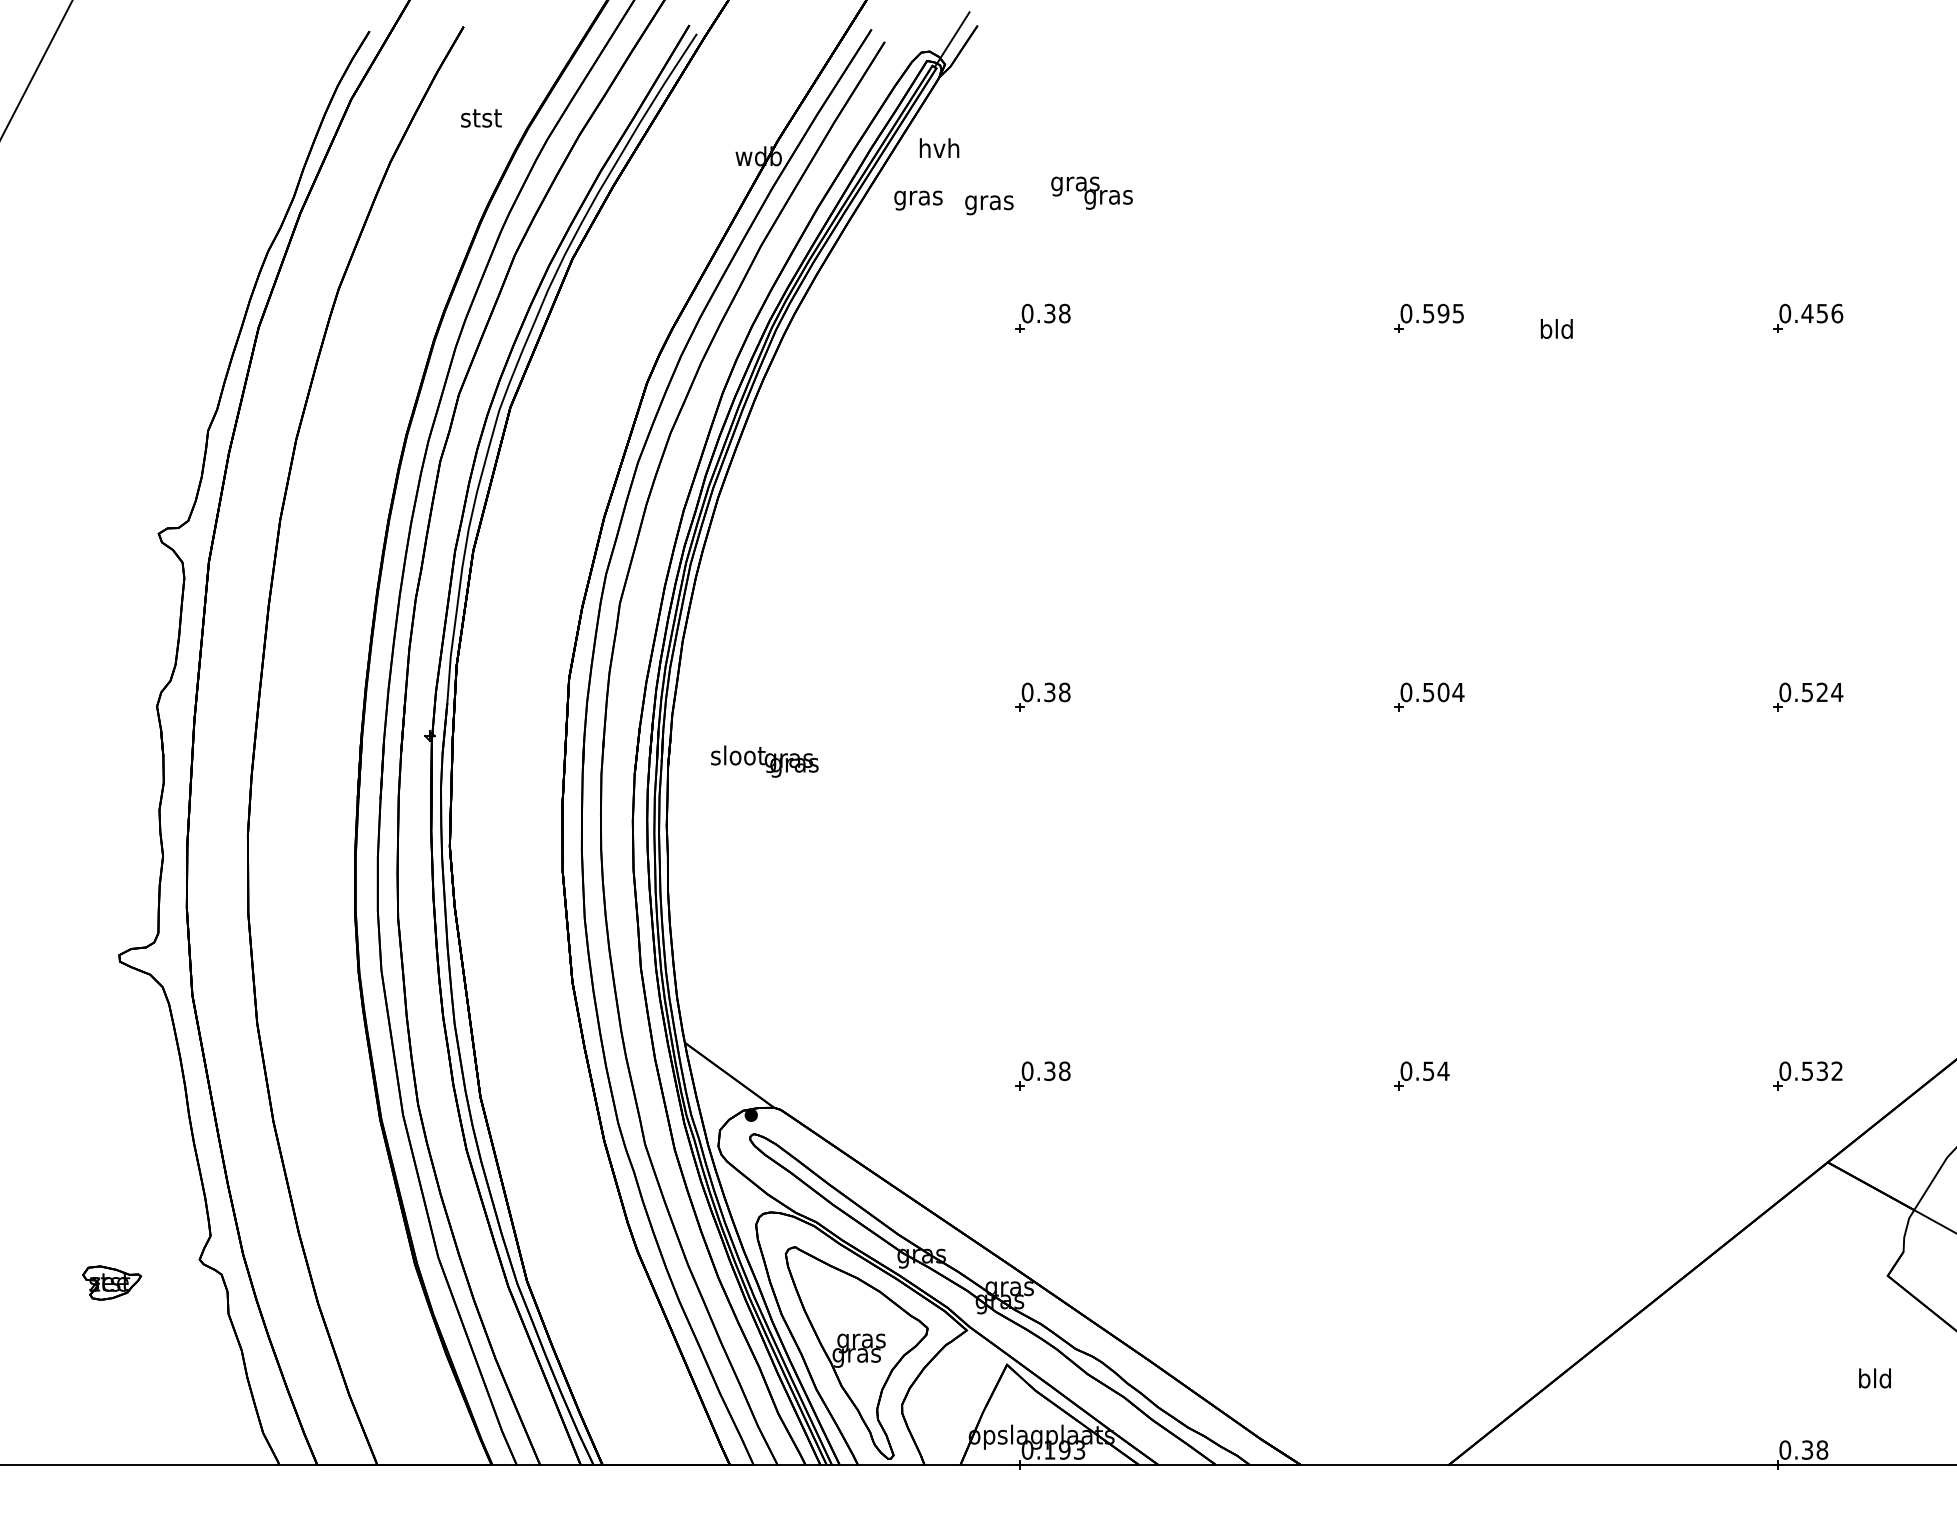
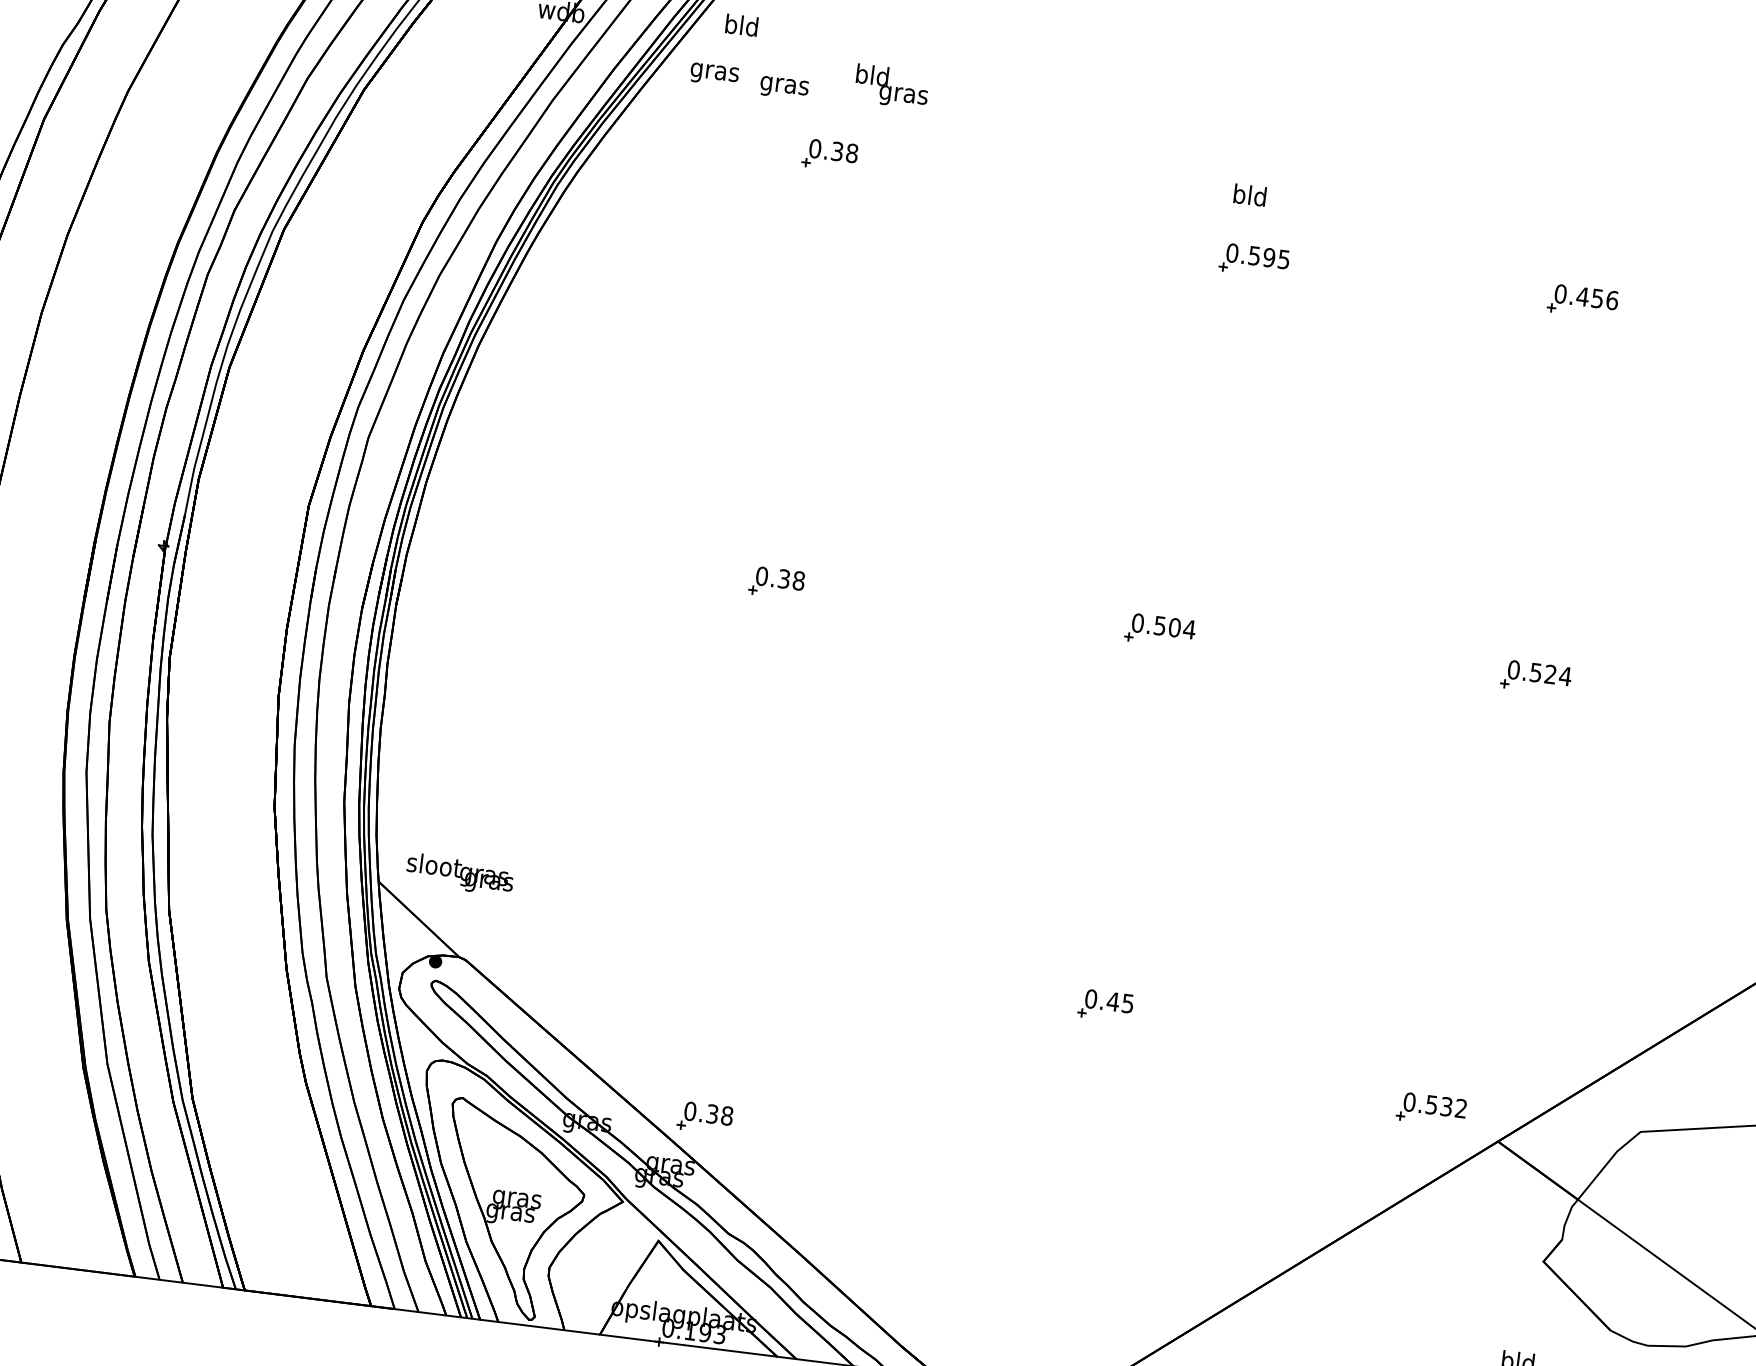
text: (939, 148) -> (741, 25), hvh -> bld
text: (1075, 183) -> (872, 77), gras -> bld
part: (1042, 317) -> (829, 154), moved
part: (1428, 317) -> (1253, 259), moved
text: (1556, 328) -> (1249, 194), moved
text: (764, 761) -> (459, 874), moved
text: (1435, 1071) -> (1119, 1002), 0.54 -> 0.45
part: (1042, 1075) -> (704, 1117), moved
part: (1807, 1075) -> (1431, 1109), moved

